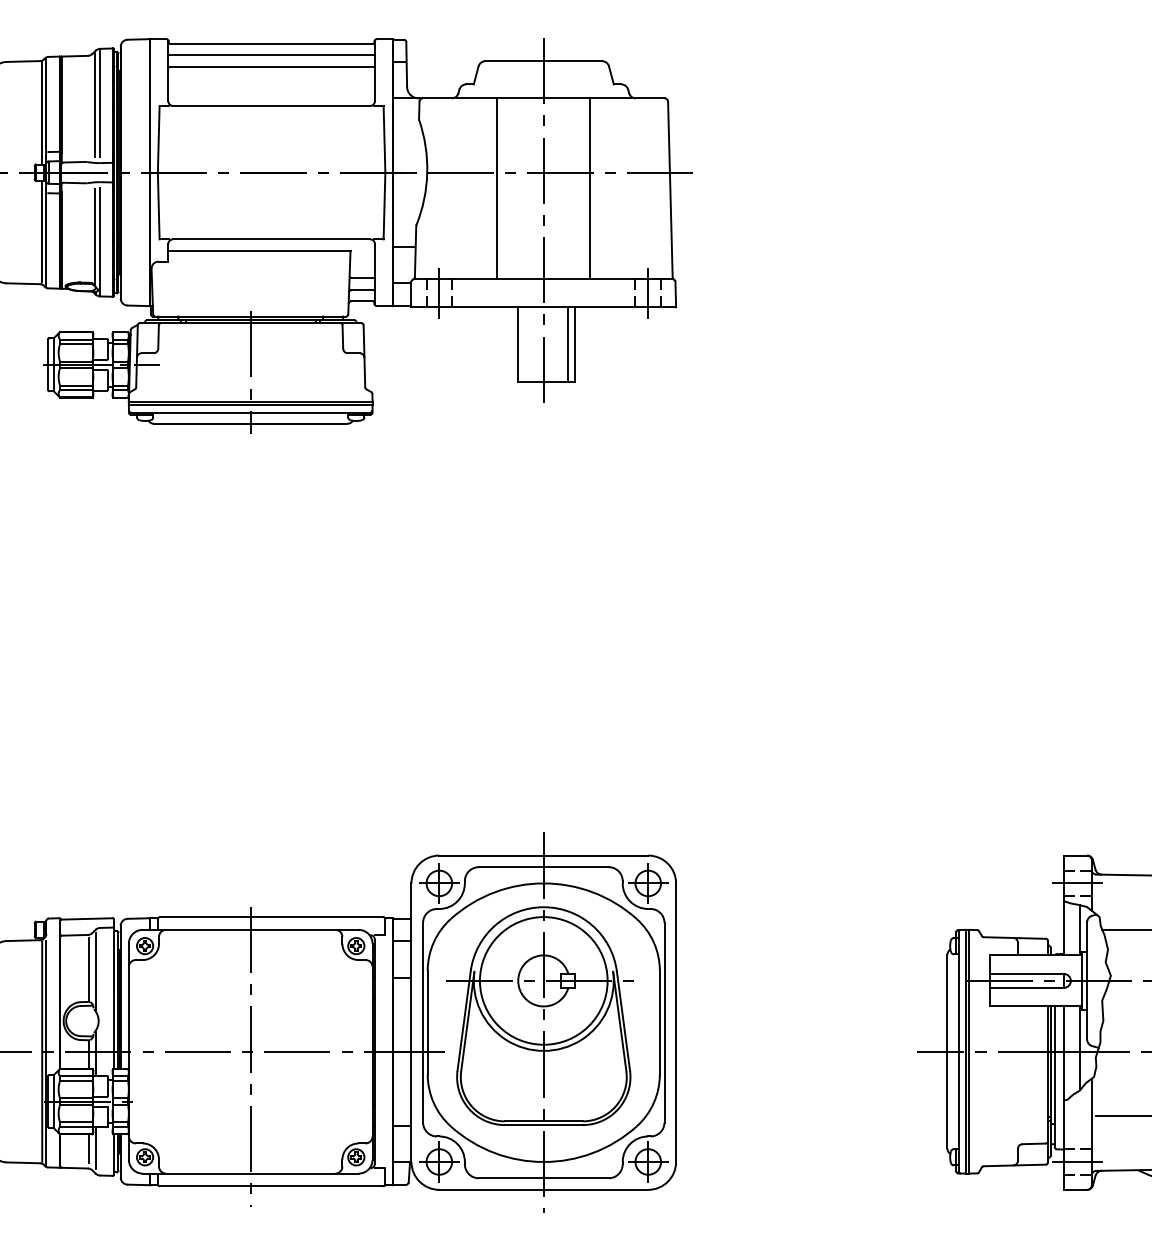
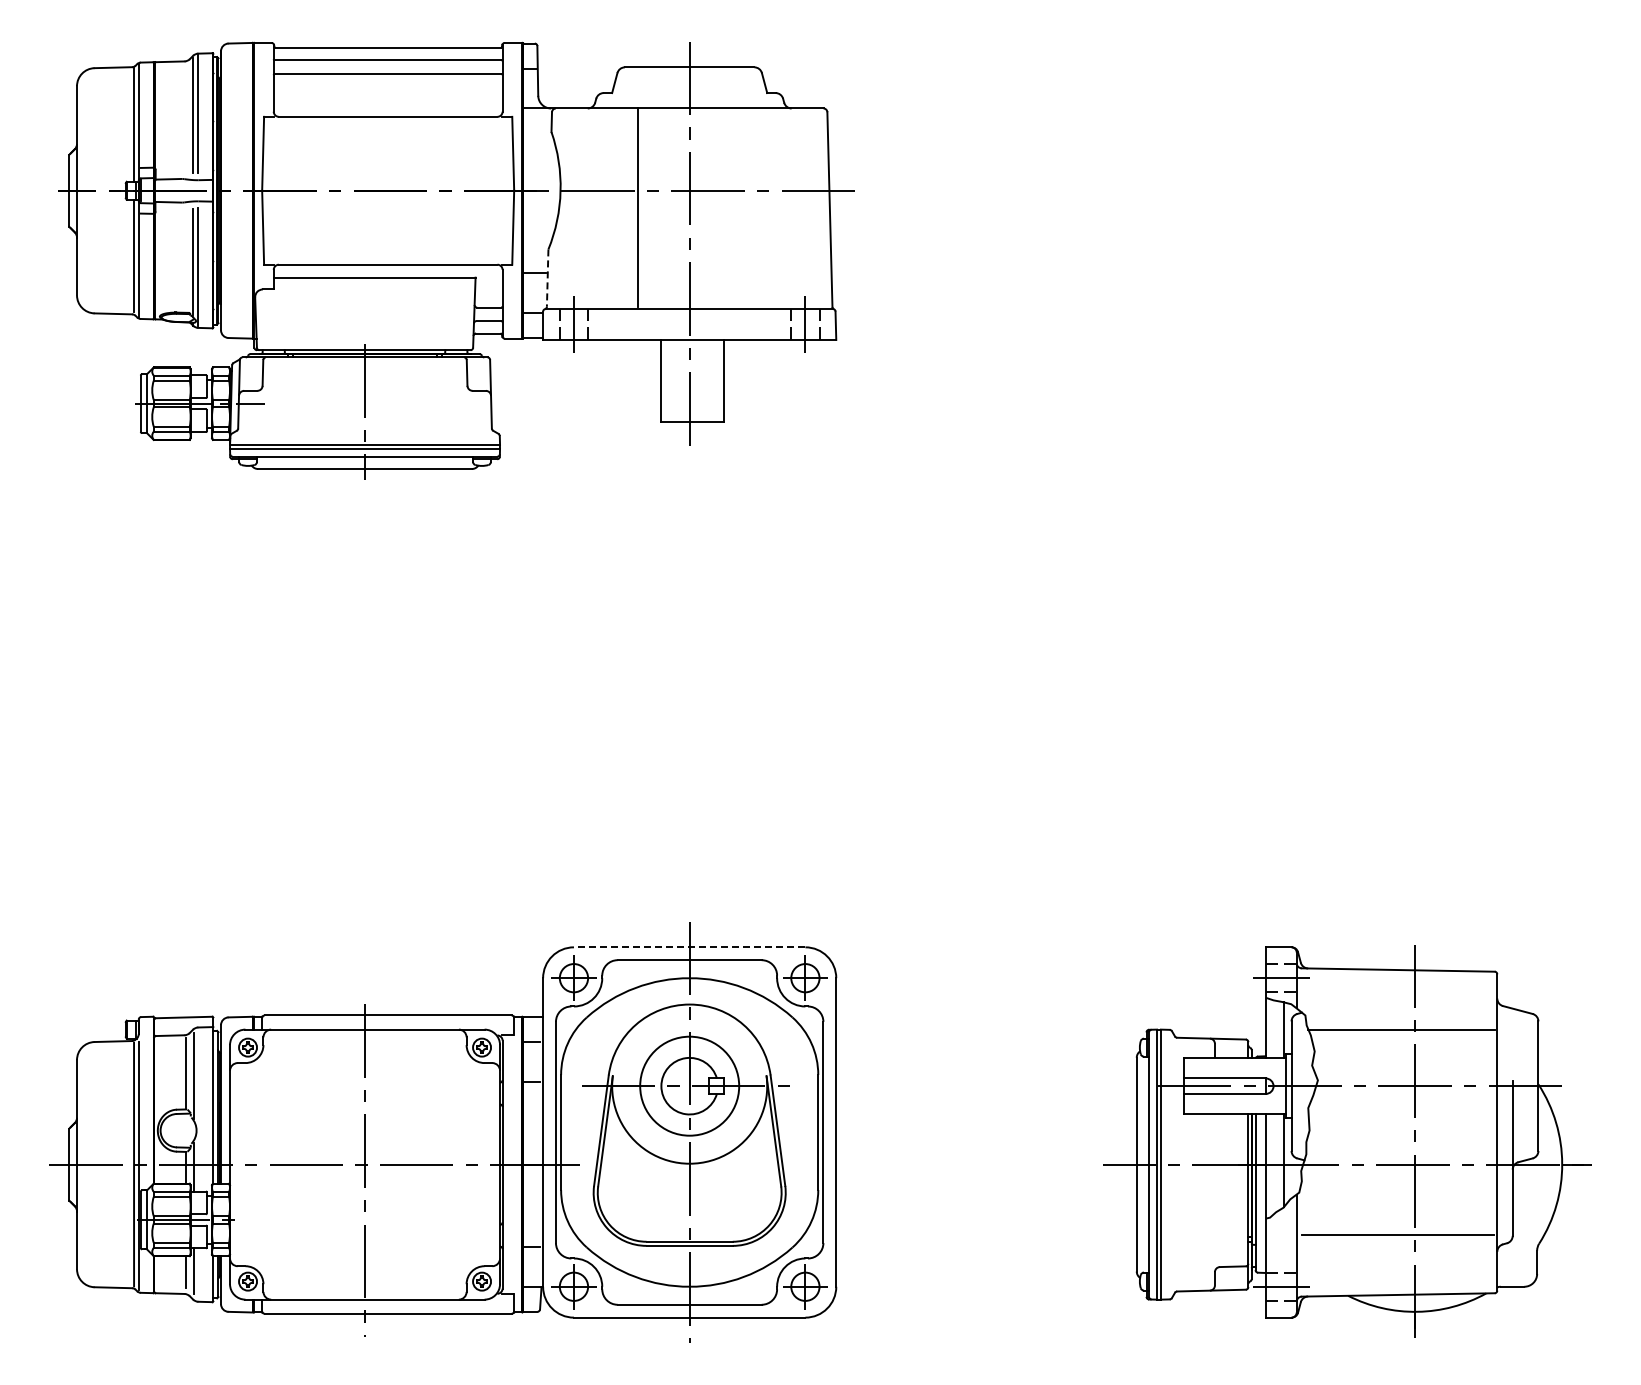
line: (590, 187) -> (741, 207), removed
line: (415, 251) -> (547, 278), solid -> dashed
line: (567, 343) -> (716, 380), removed
line: (543, 855) -> (689, 947), solid -> dashed
circle: (543, 980) -> (689, 1085), size x0.7

